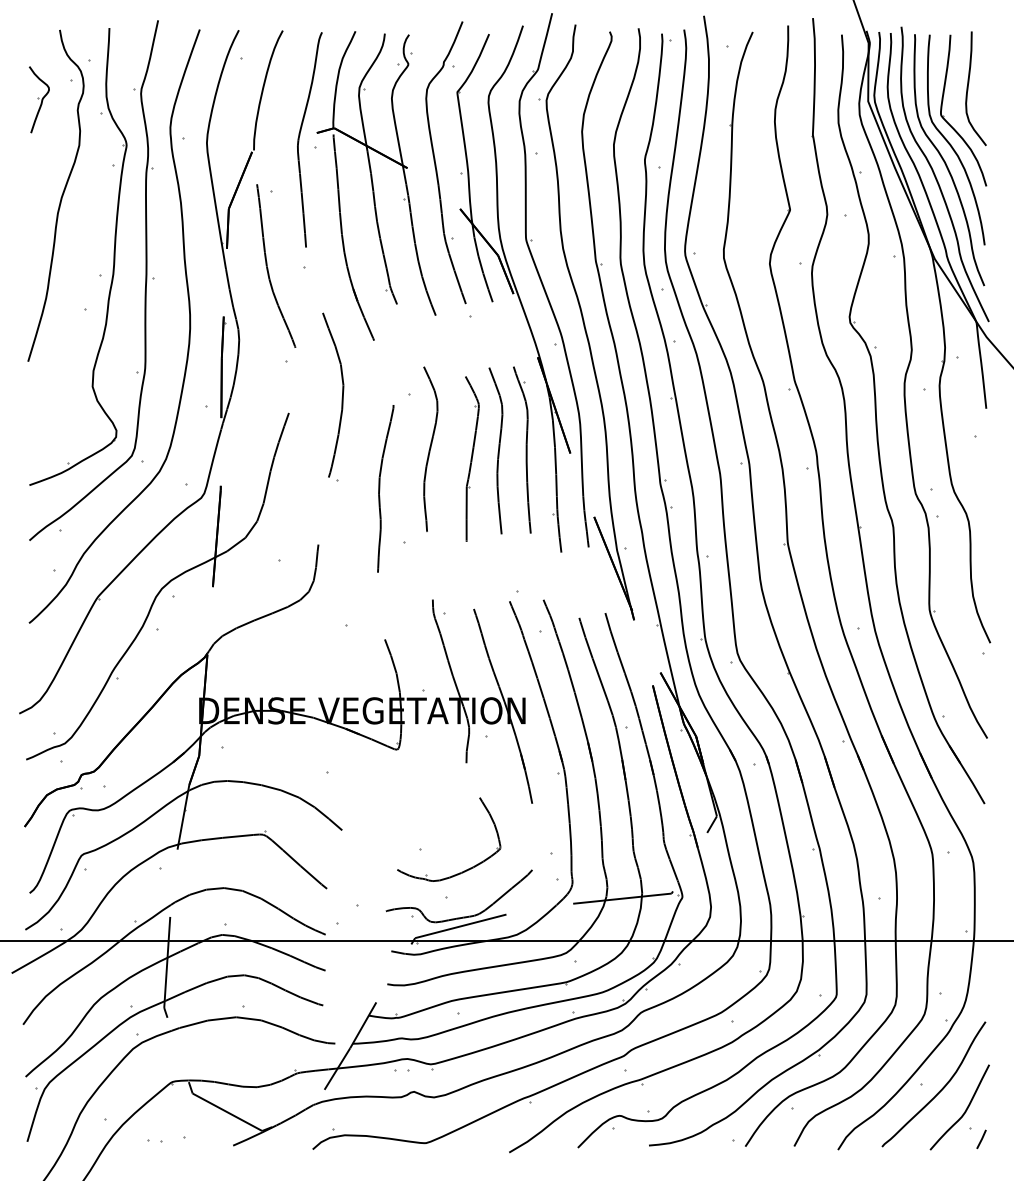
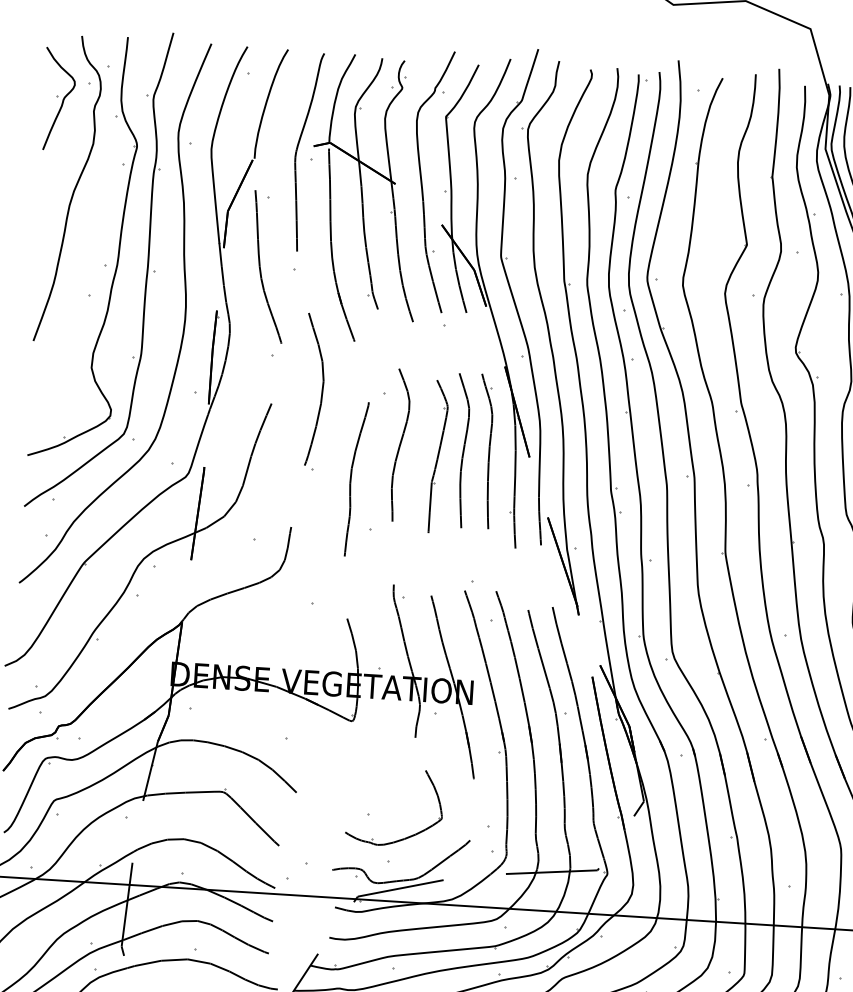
part: (39, 99) -> (59, 99), size x1.67

